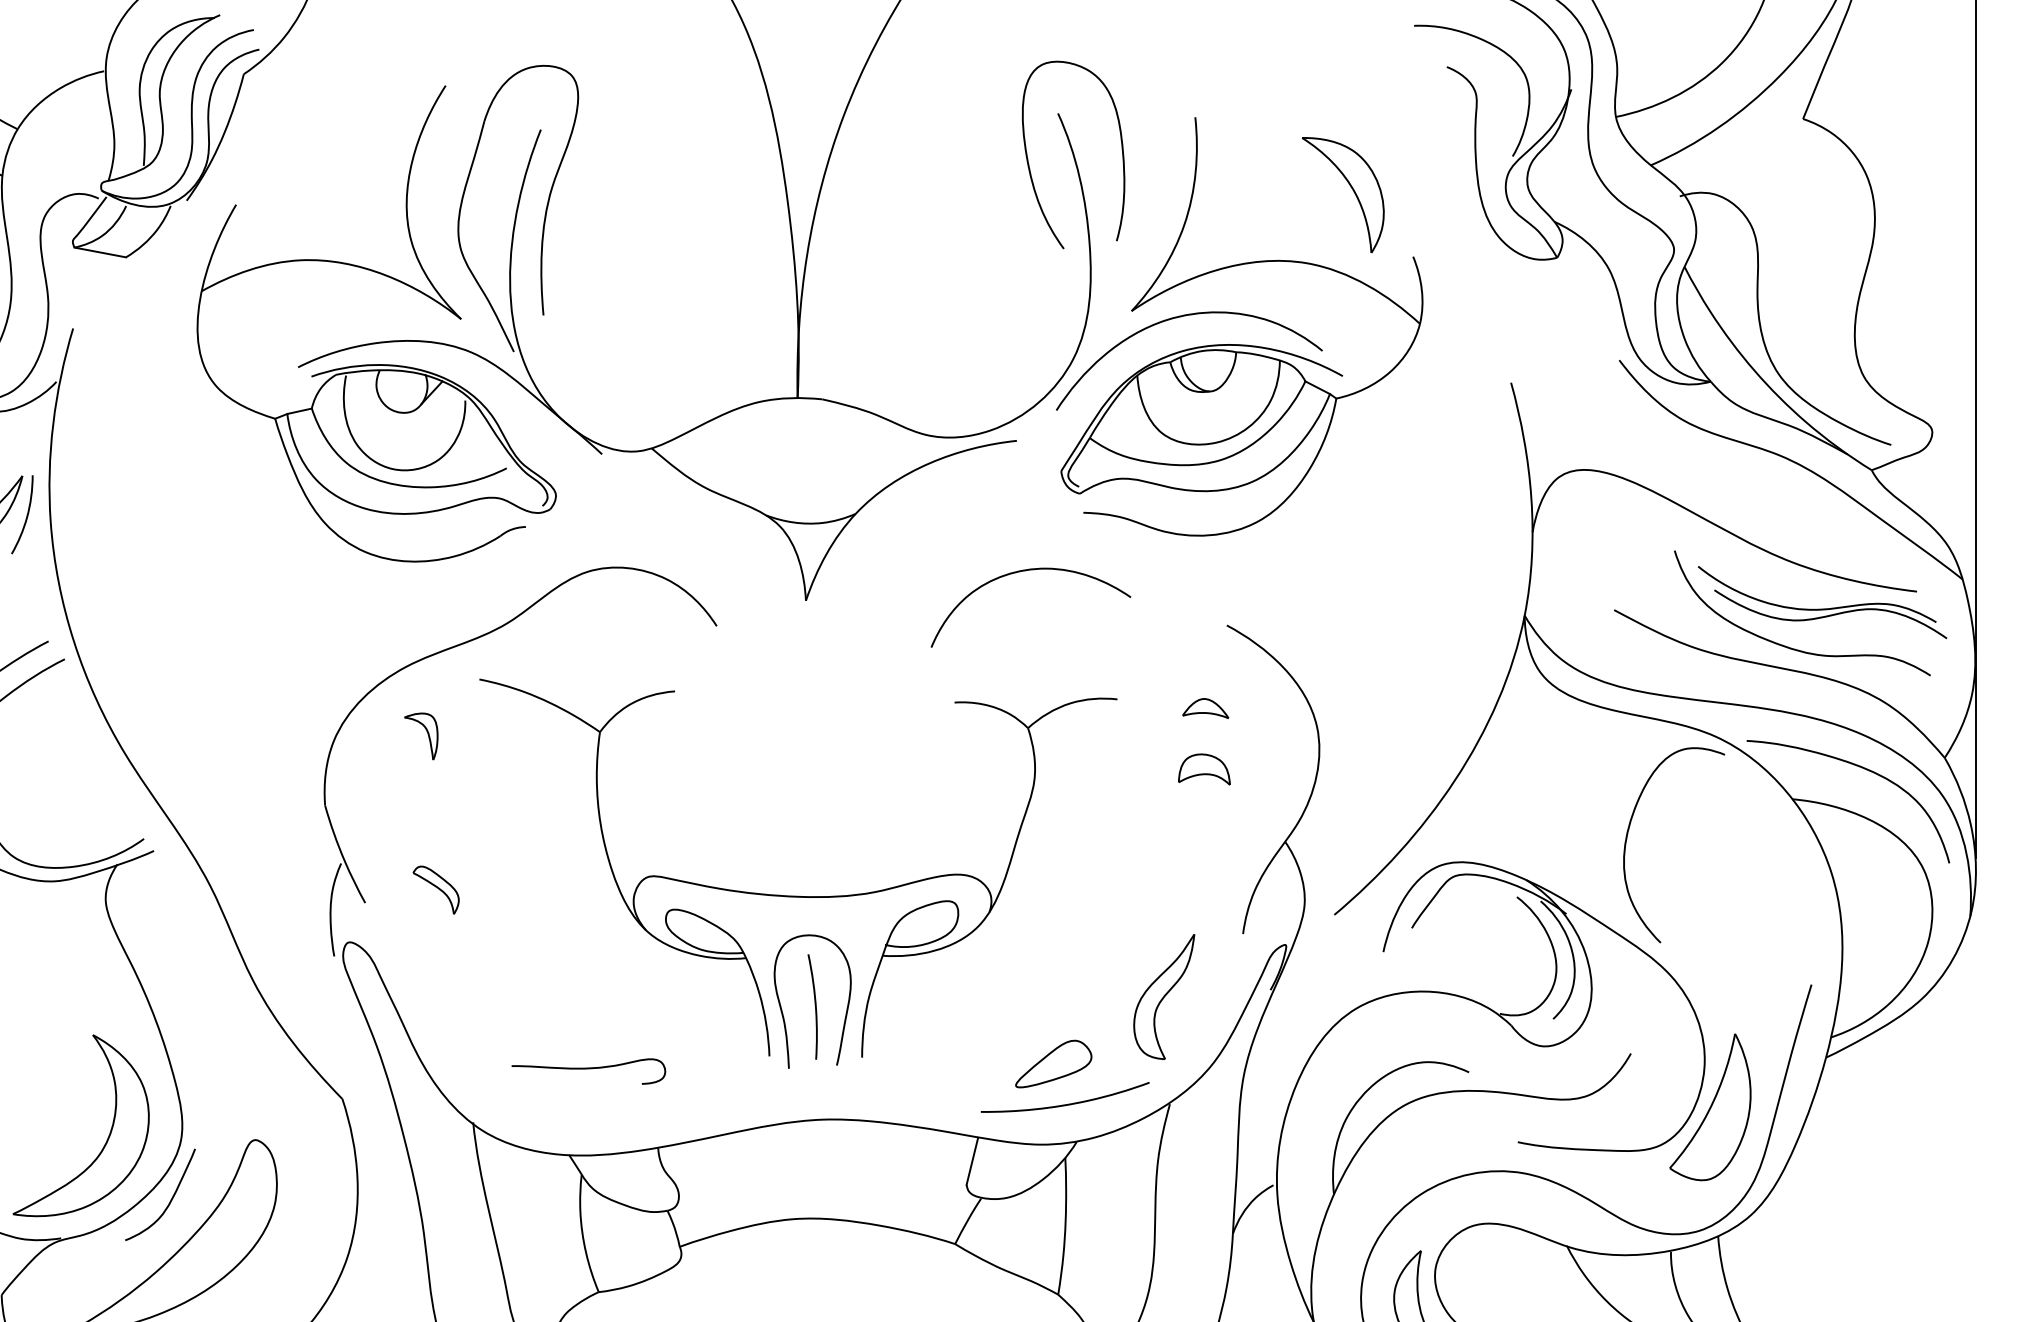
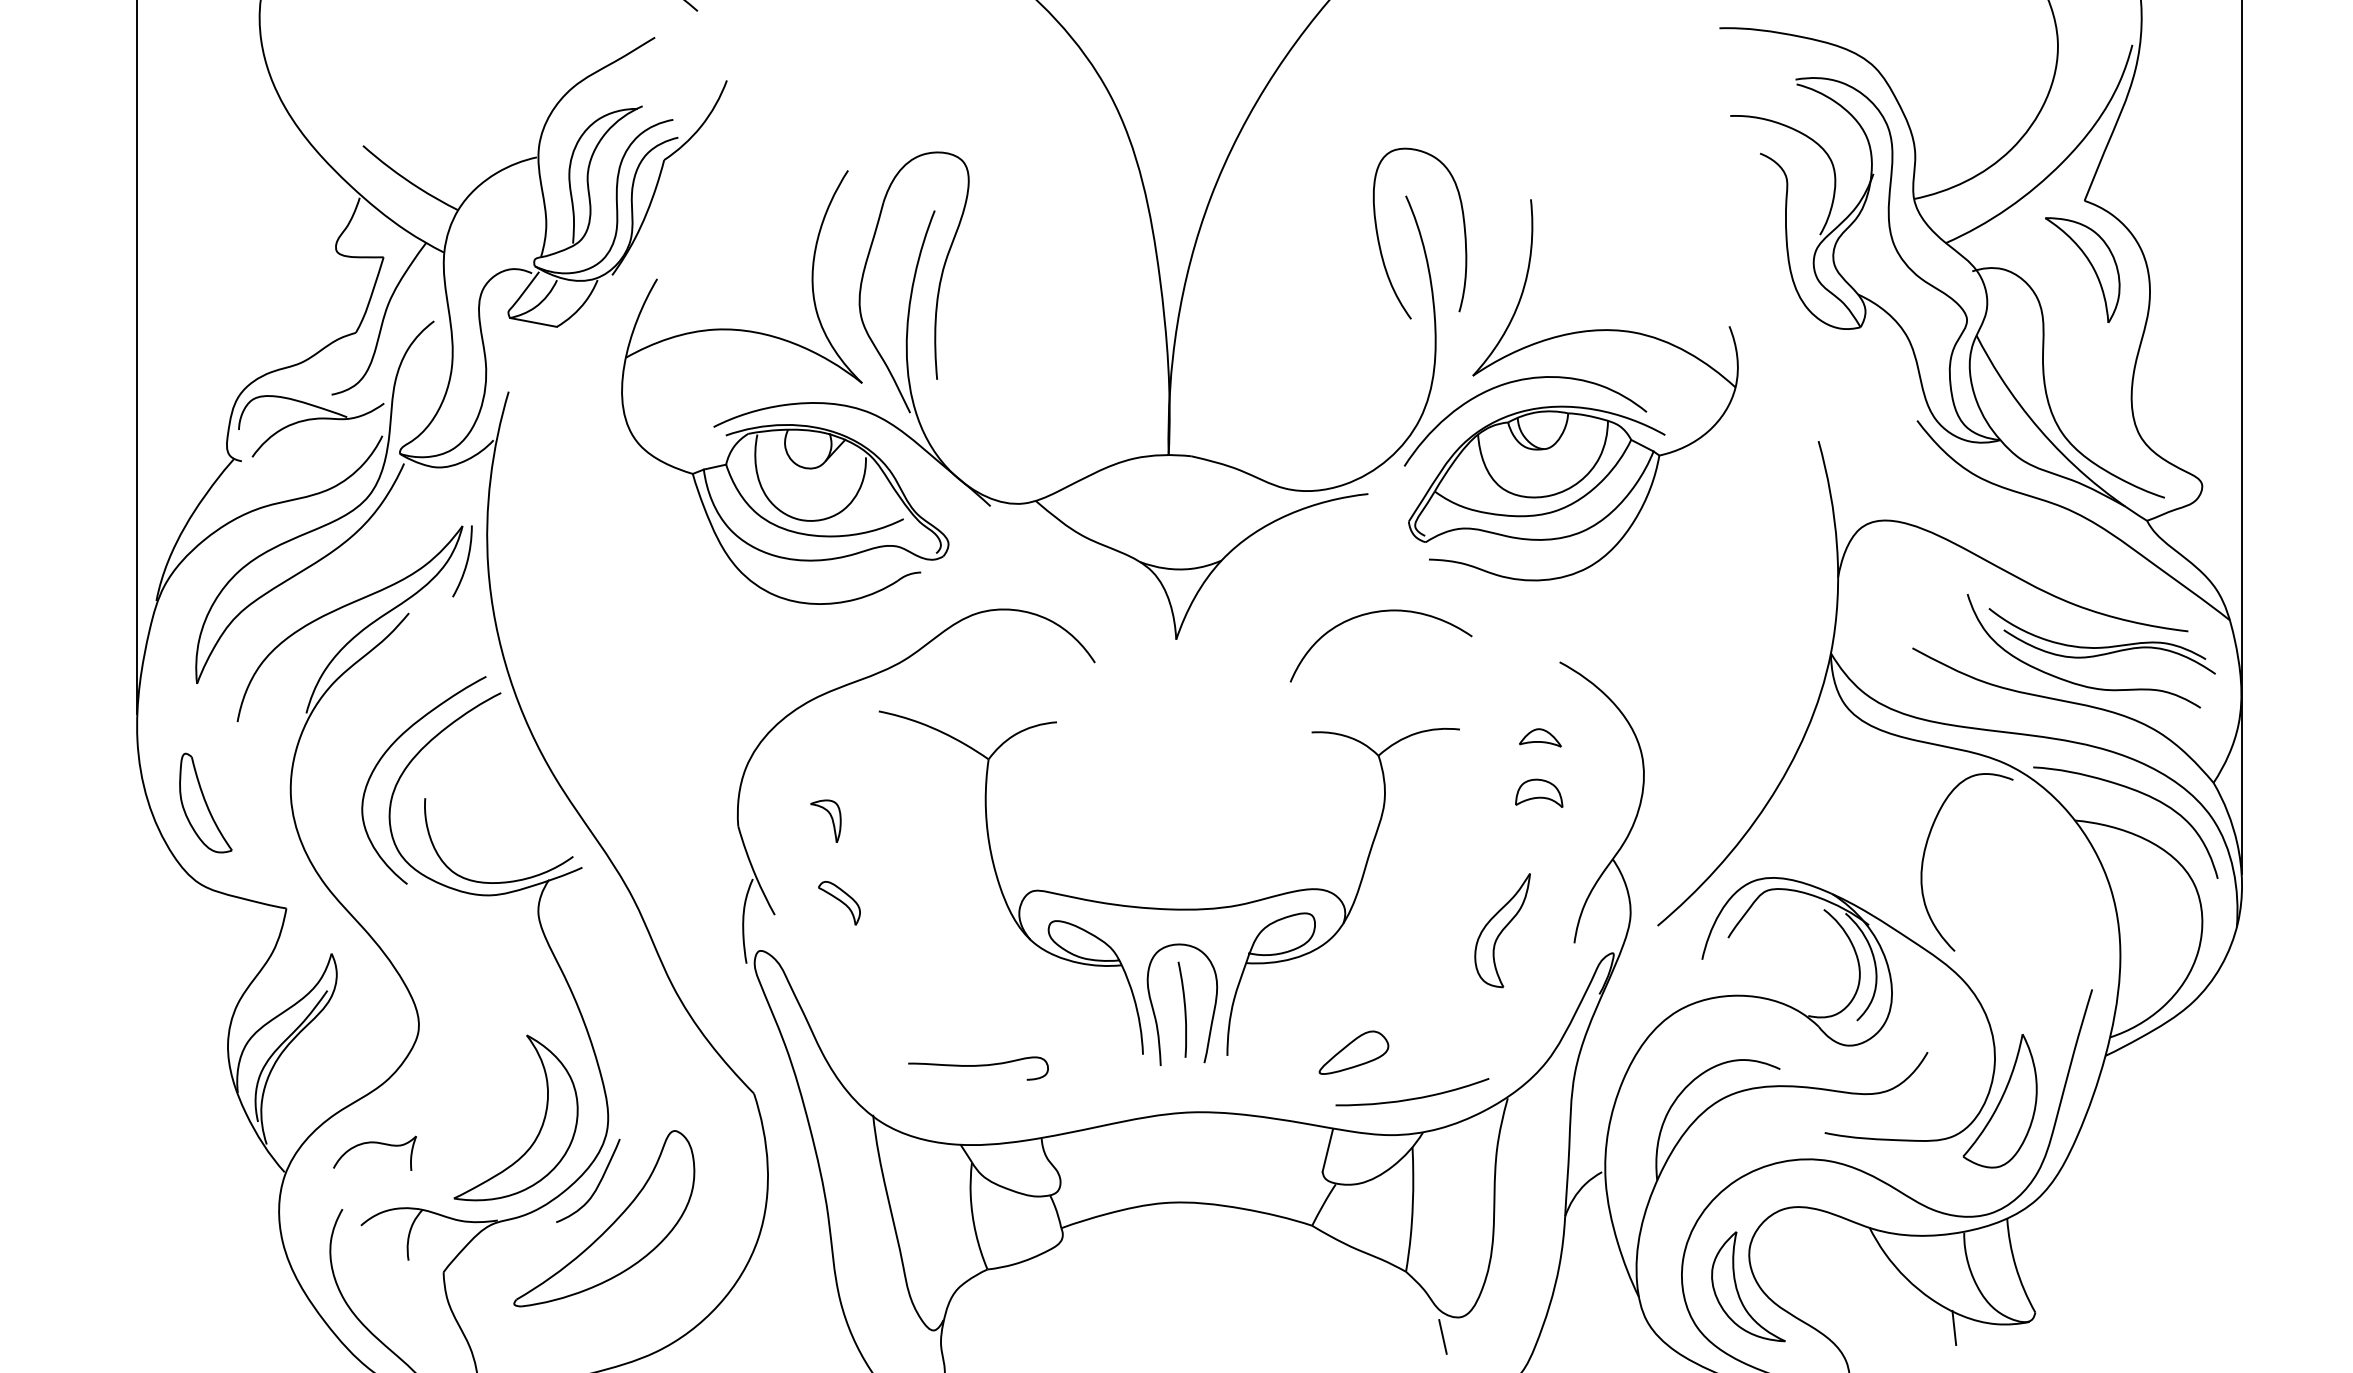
part: (1351, 189) -> (2090, 265), moved
part: (420, 735) -> (825, 820), moved
part: (1164, 996) -> (1502, 930), moved
part: (1053, 1063) -> (1353, 1052), moved

